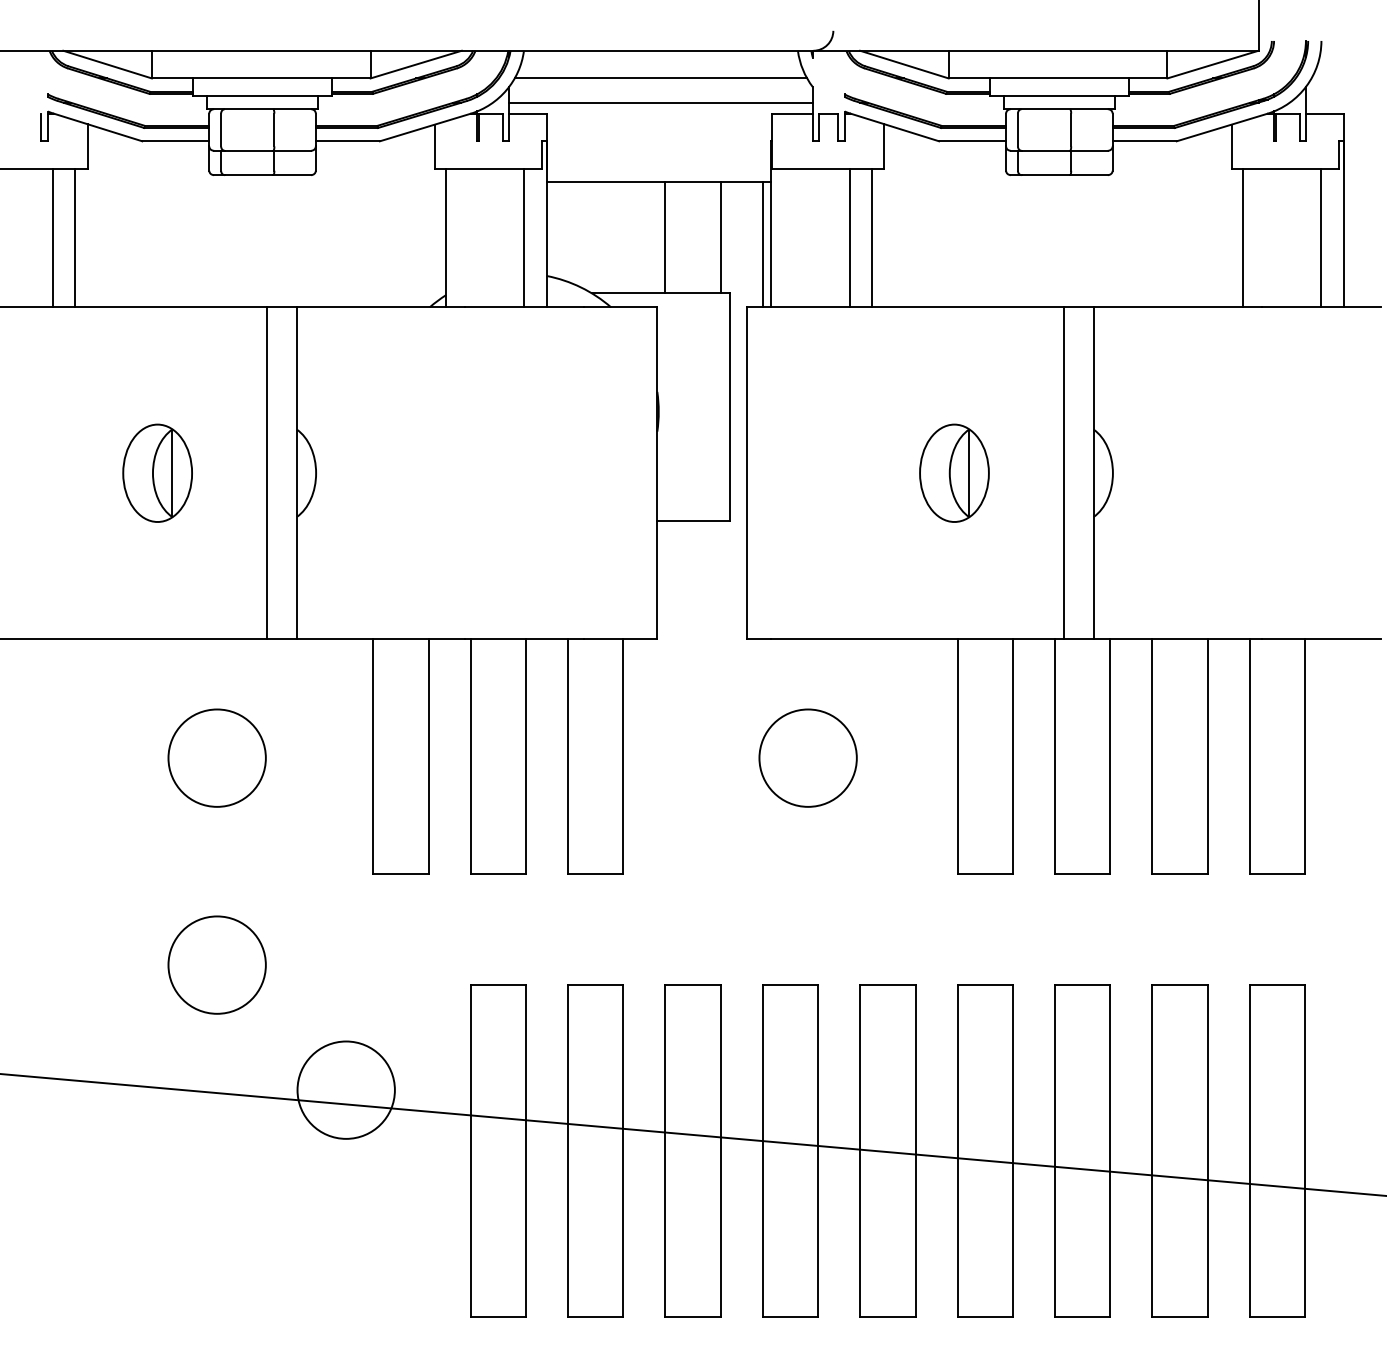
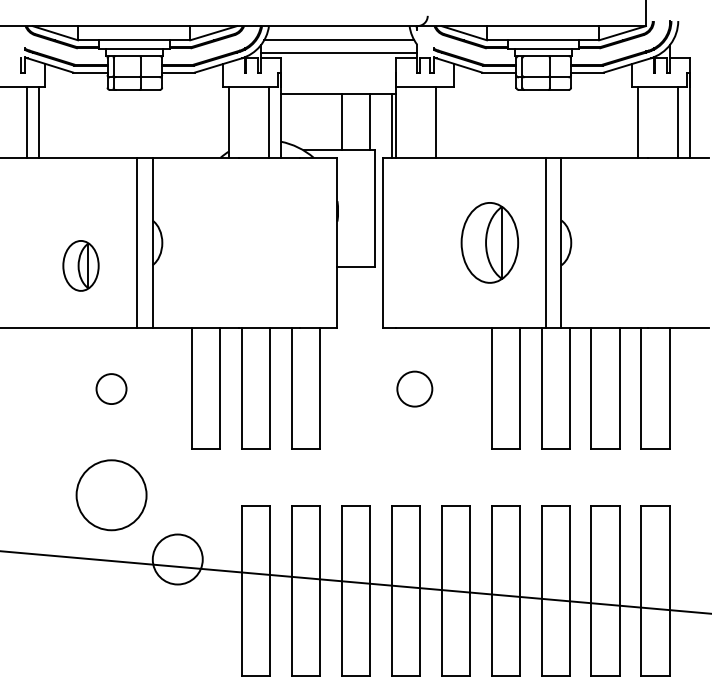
line: (871, 236) -> (447, 121), removed
part: (156, 472) -> (80, 265), moved
part: (953, 472) -> (489, 242), size x1.6
circle: (217, 756) -> (111, 388), size x0.6
circle: (807, 758) -> (414, 389), size x0.7
circle: (217, 965) -> (111, 495), size x1.4

